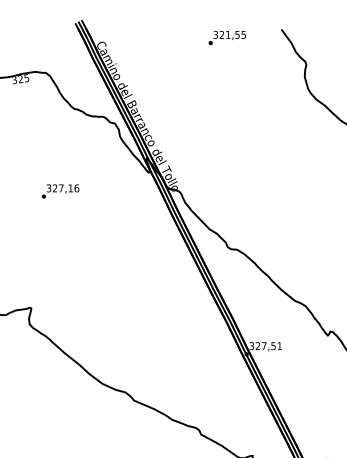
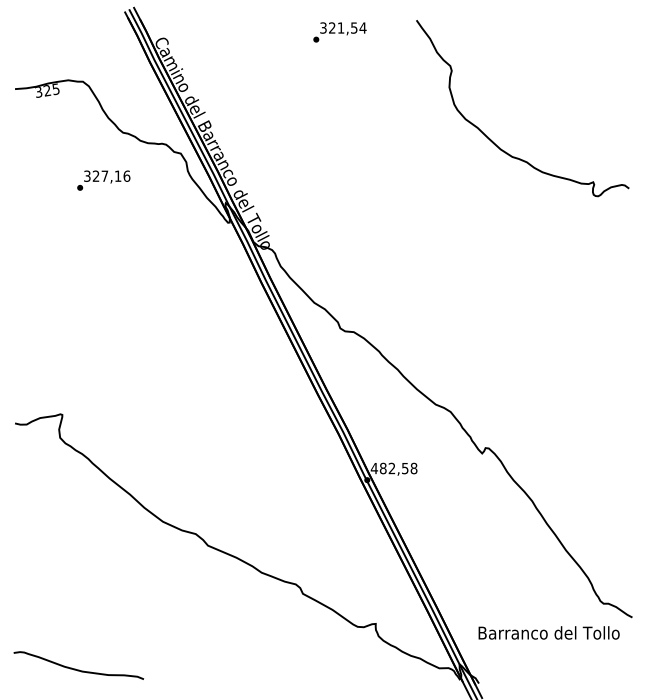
text: (243, 34) -> (362, 27), 321,55 -> 321,54
text: (60, 191) -> (103, 180), moved
text: (265, 346) -> (393, 468), 327,51 -> 482,58

